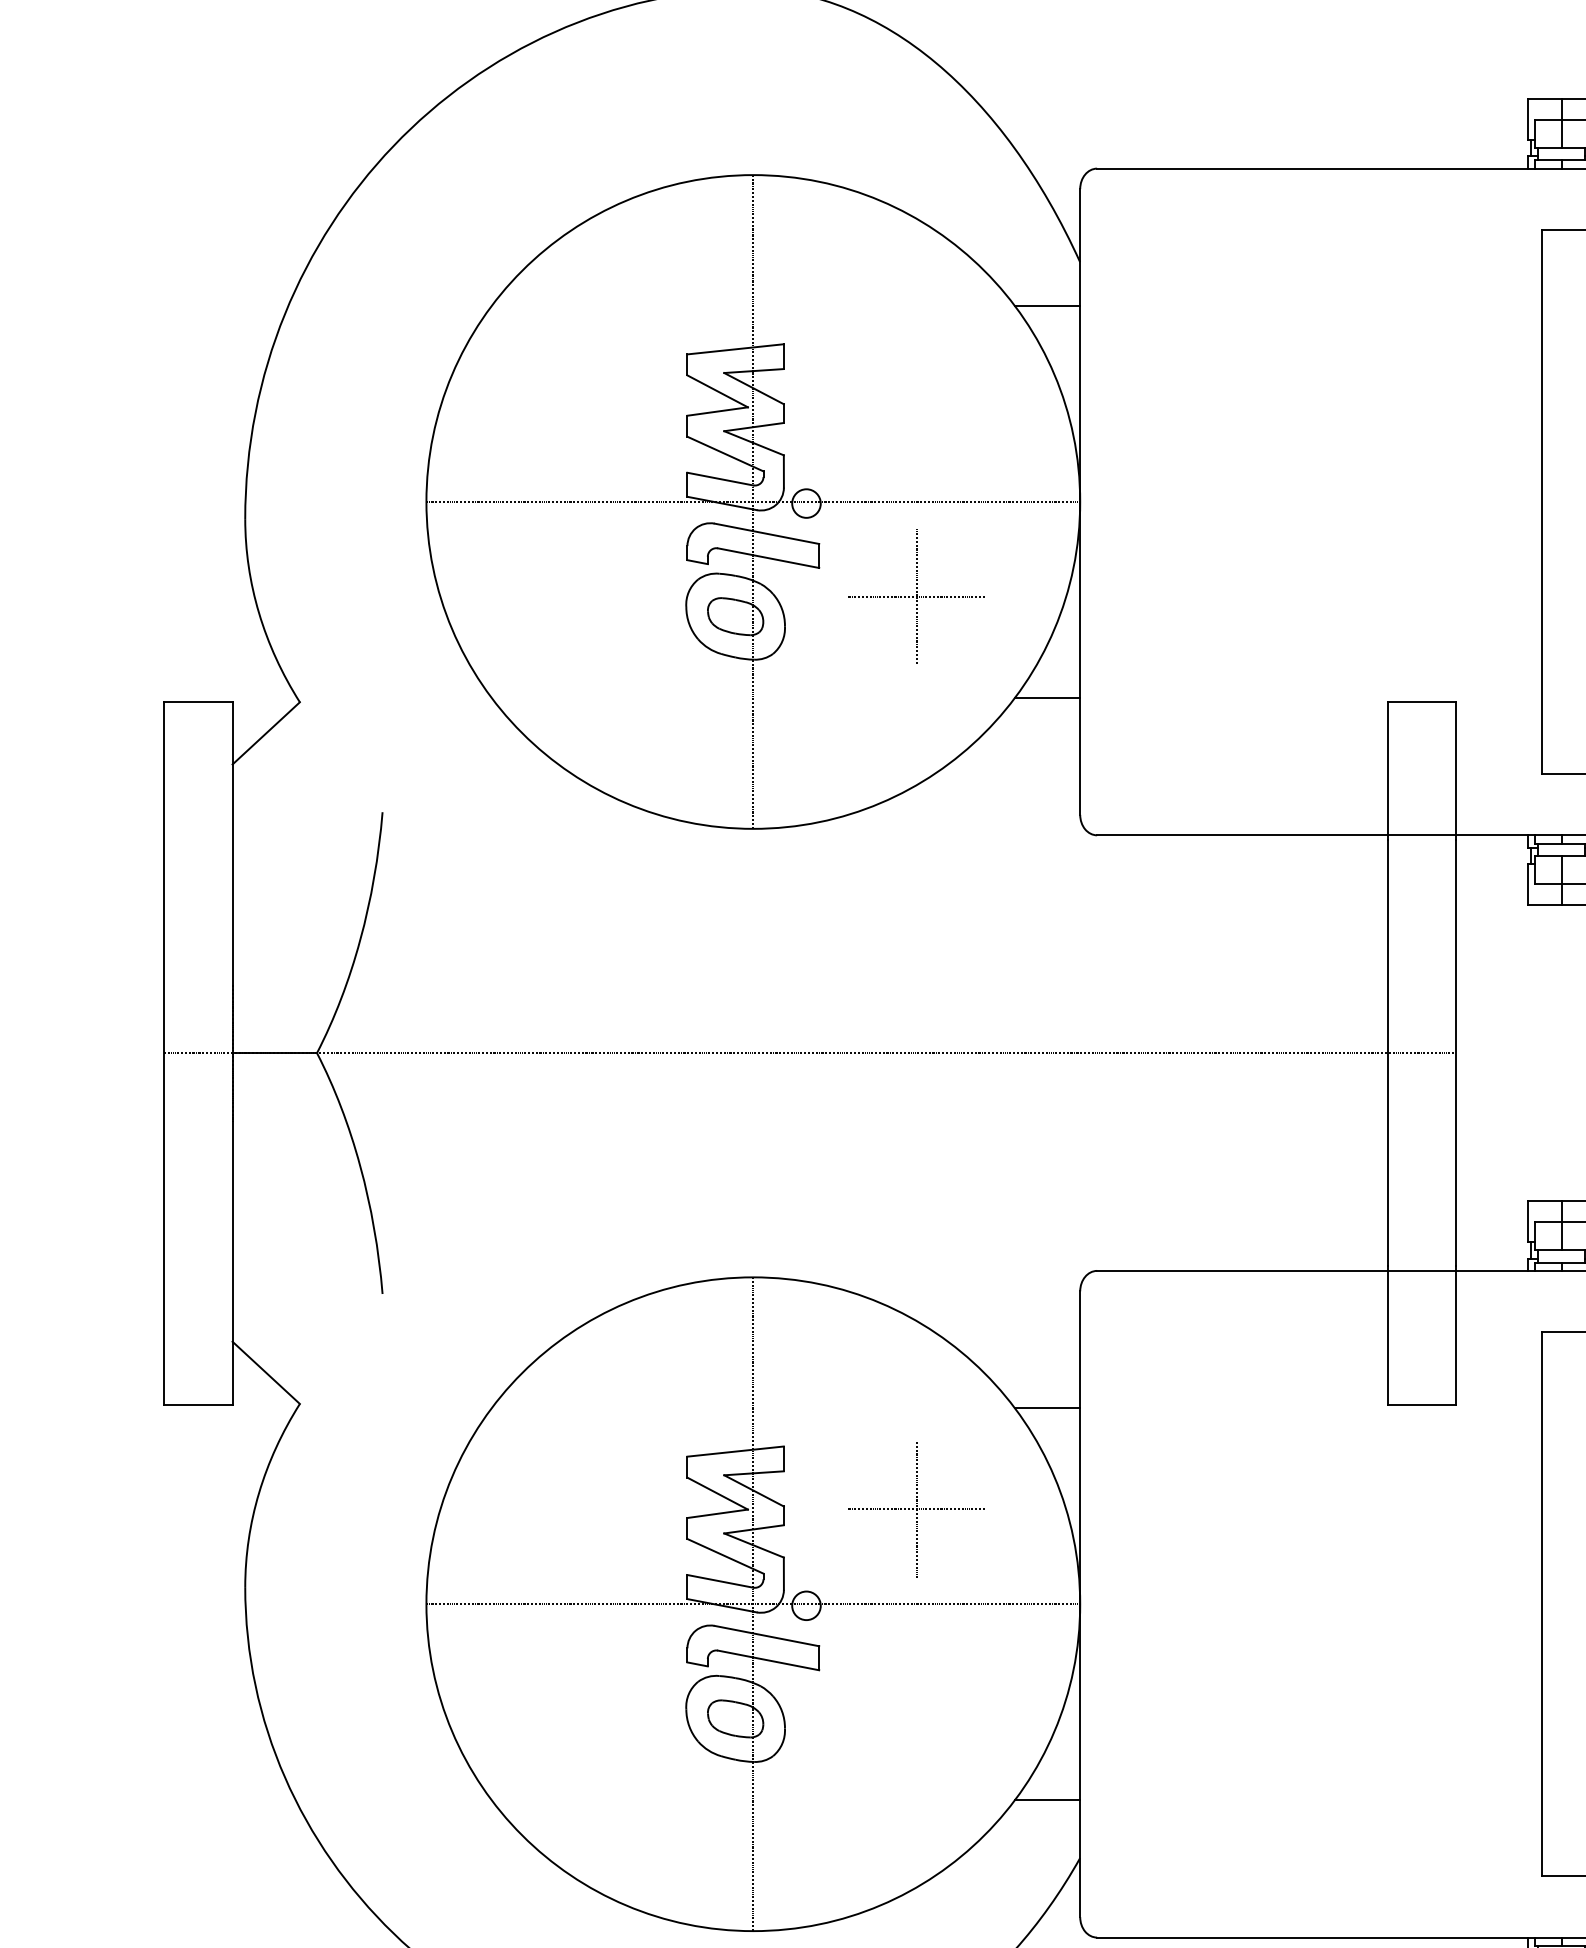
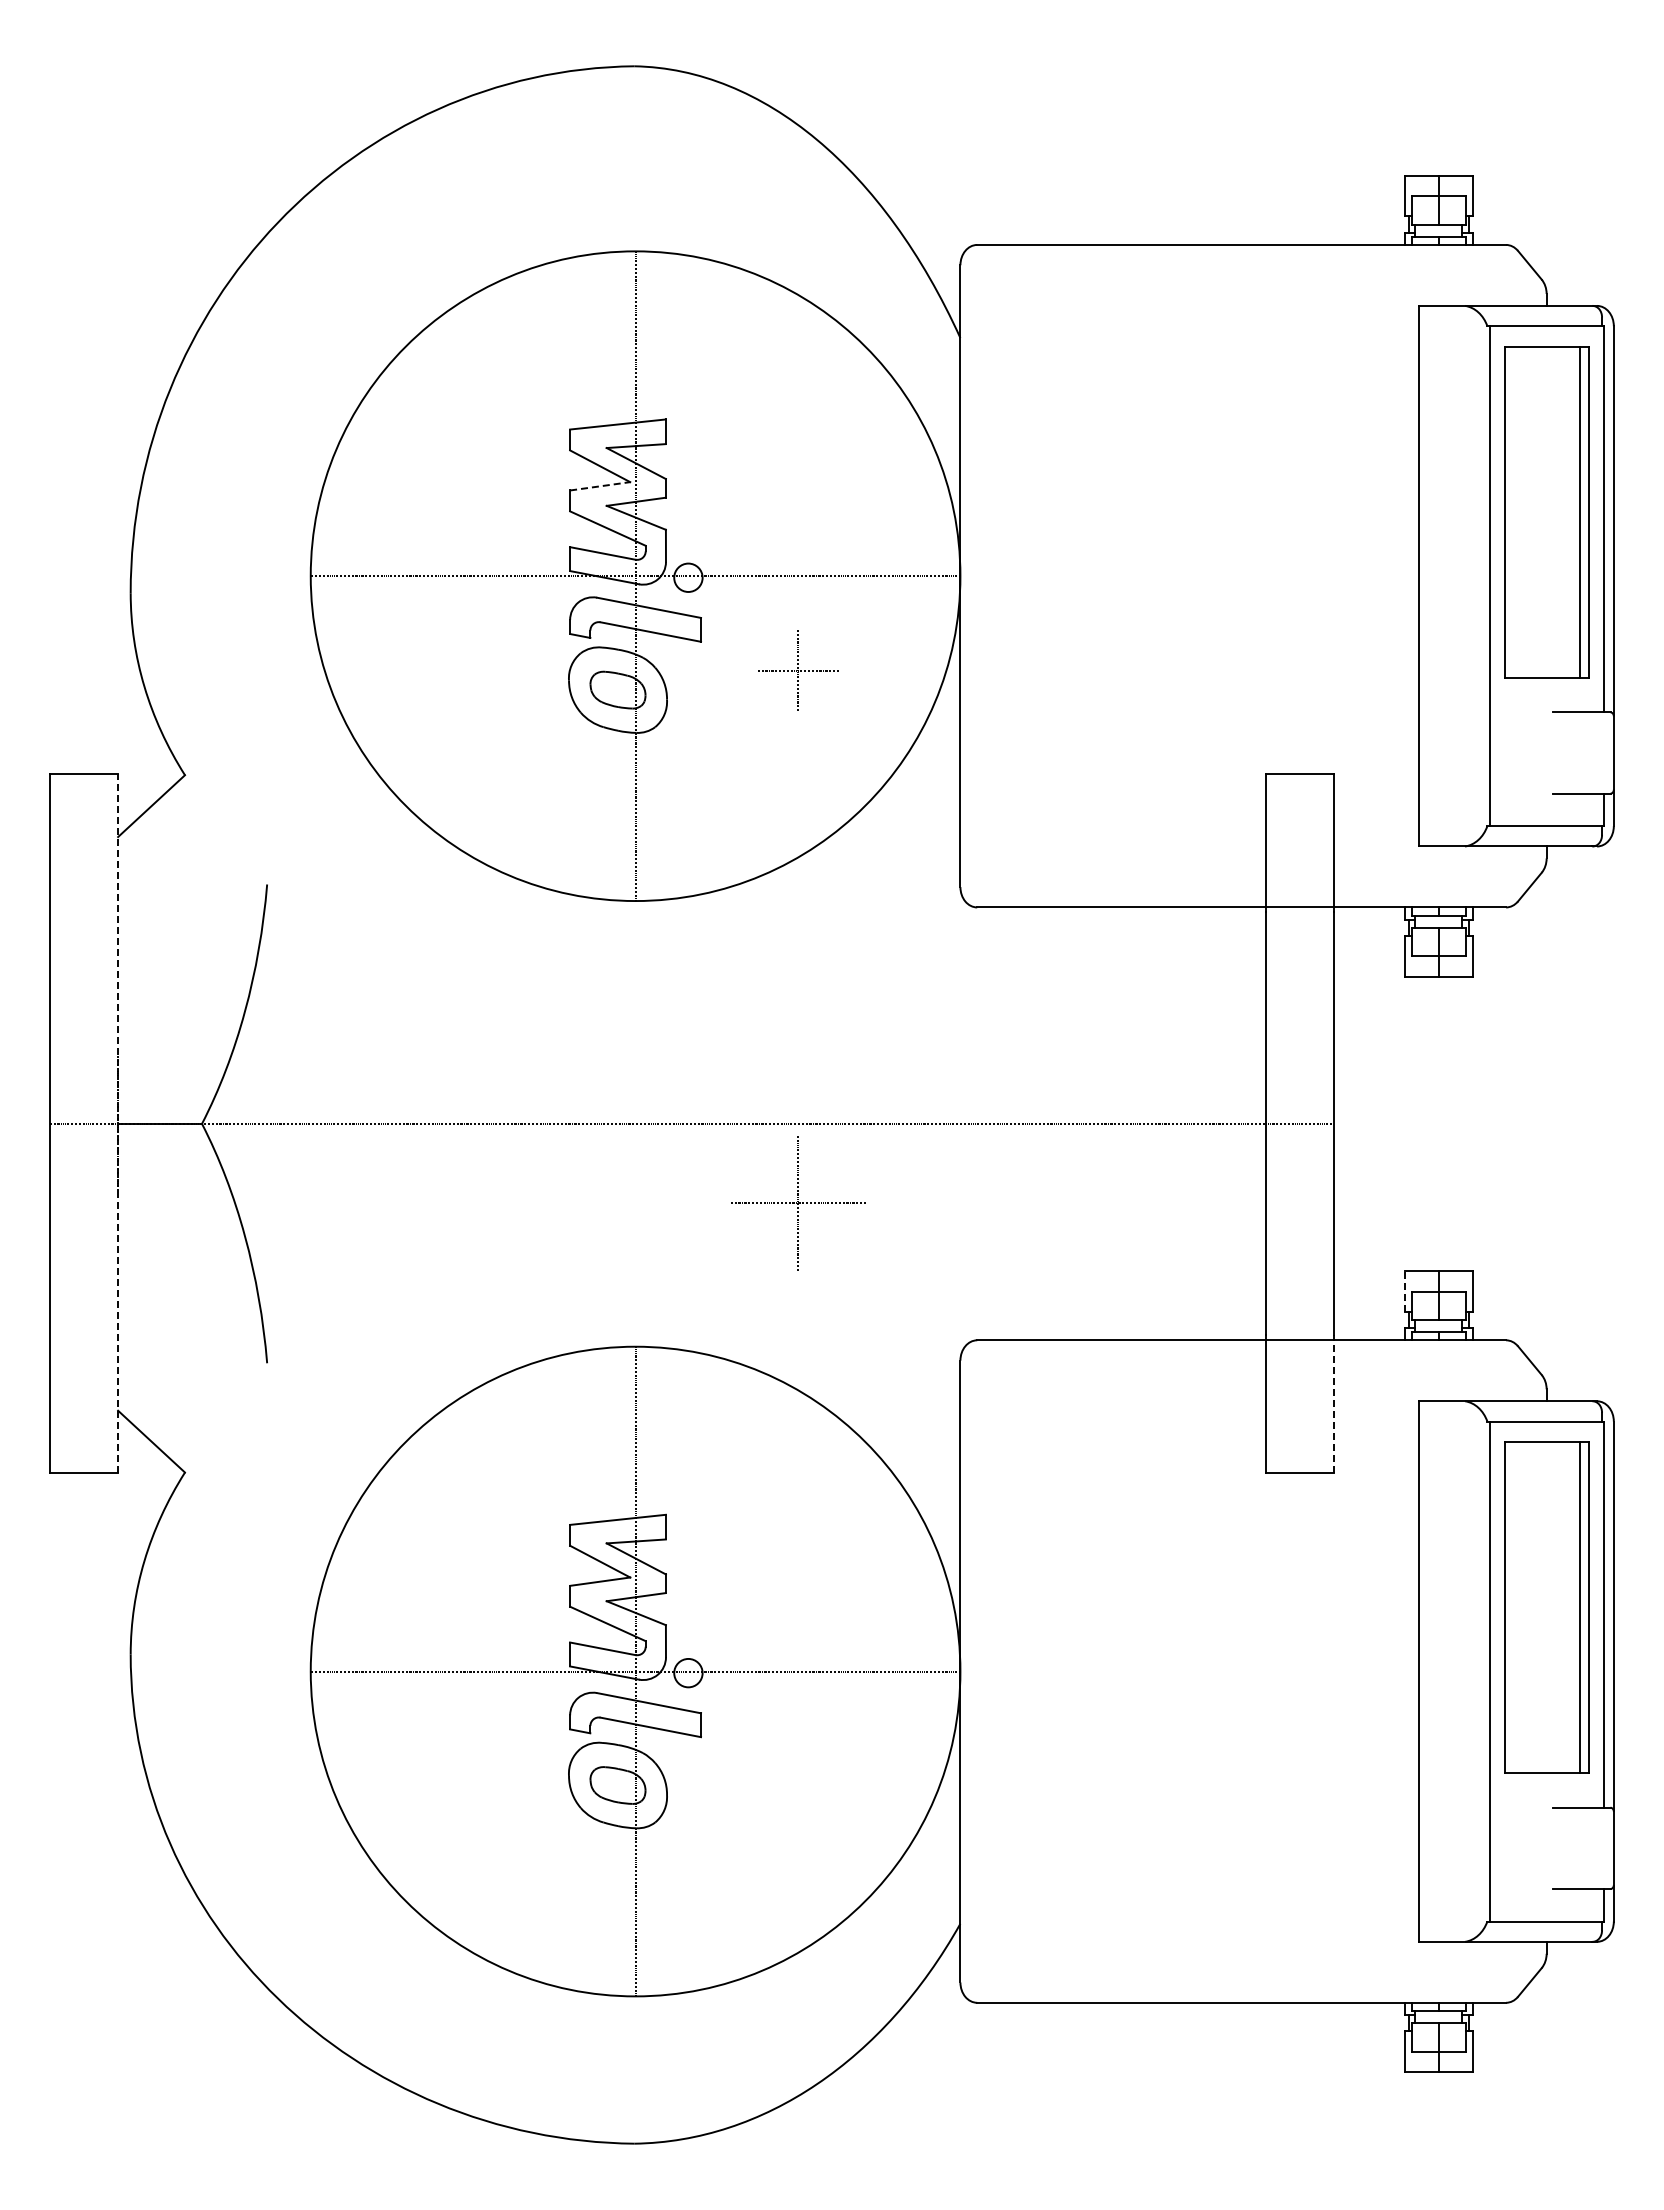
line: (1047, 306) -> (927, 381), removed
line: (718, 411) -> (600, 486), solid -> dashed
part: (917, 596) -> (798, 670), size x0.6
line: (1047, 698) -> (927, 771), removed
line: (232, 1052) -> (118, 1123), solid -> dashed
line: (1528, 1221) -> (1405, 1291), solid -> dashed
line: (1456, 1335) -> (1334, 1404), solid -> dashed
line: (1047, 1407) -> (927, 1476), removed
part: (917, 1509) -> (798, 1203), moved
line: (1047, 1800) -> (927, 1866), removed

